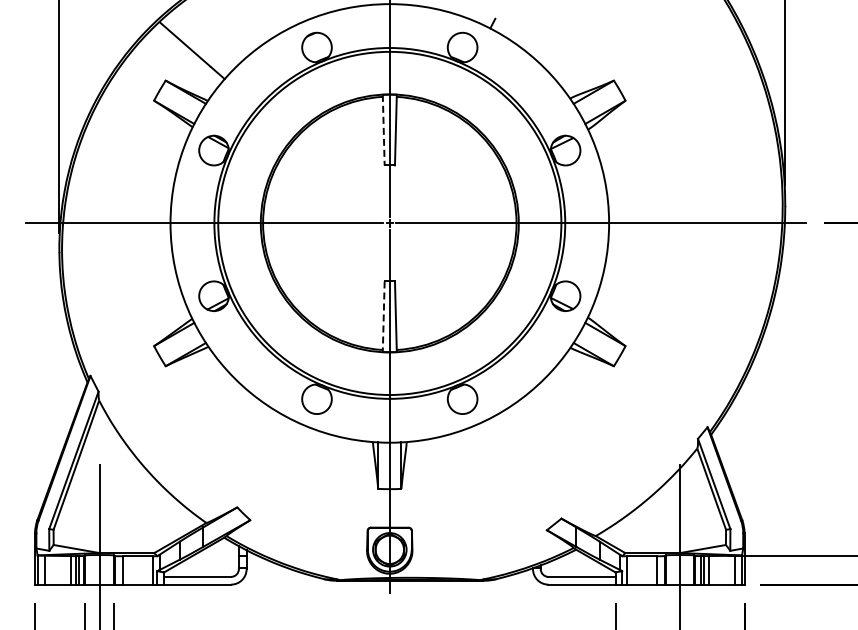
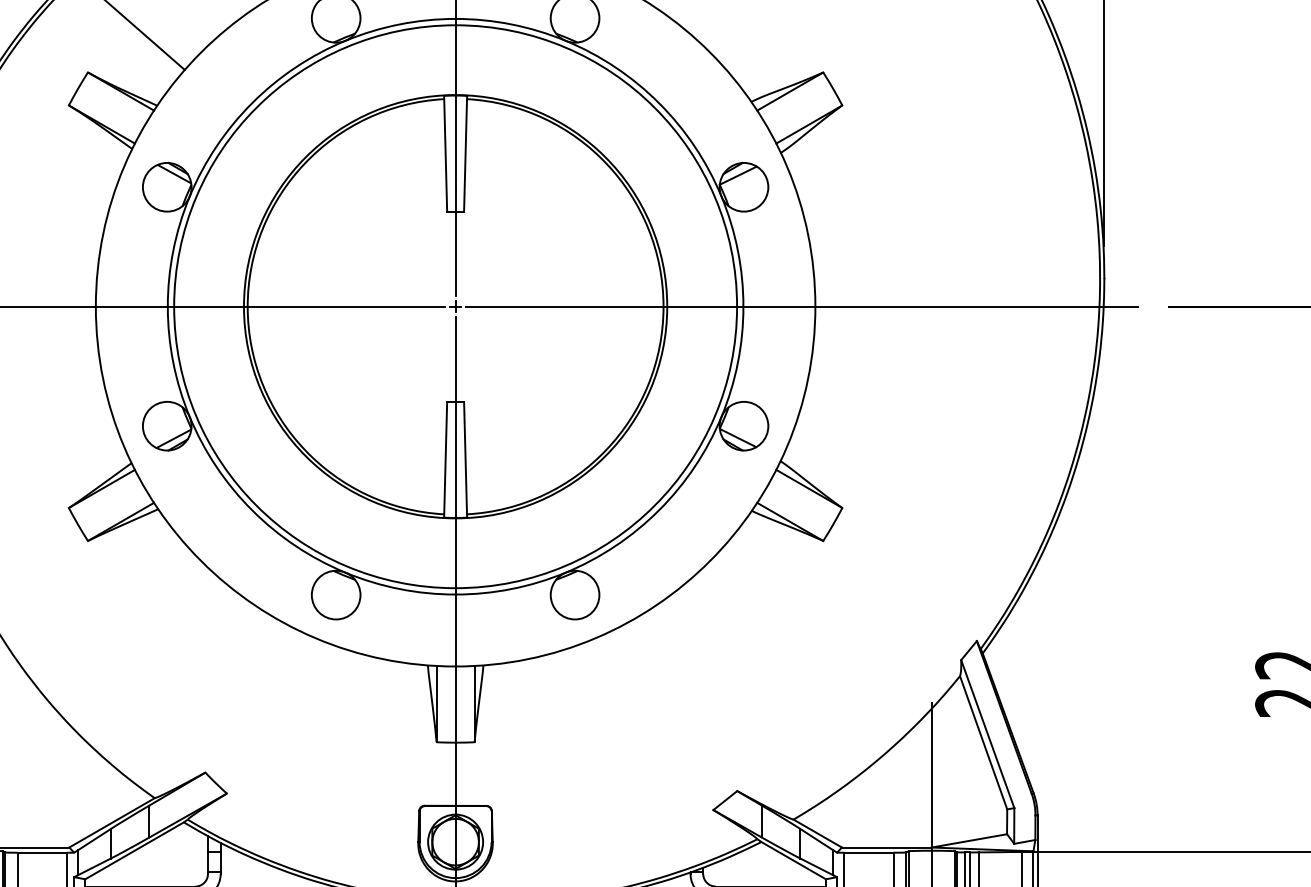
line: (383, 130) -> (445, 154), dashed -> solid
line: (383, 317) -> (445, 461), dashed -> solid

